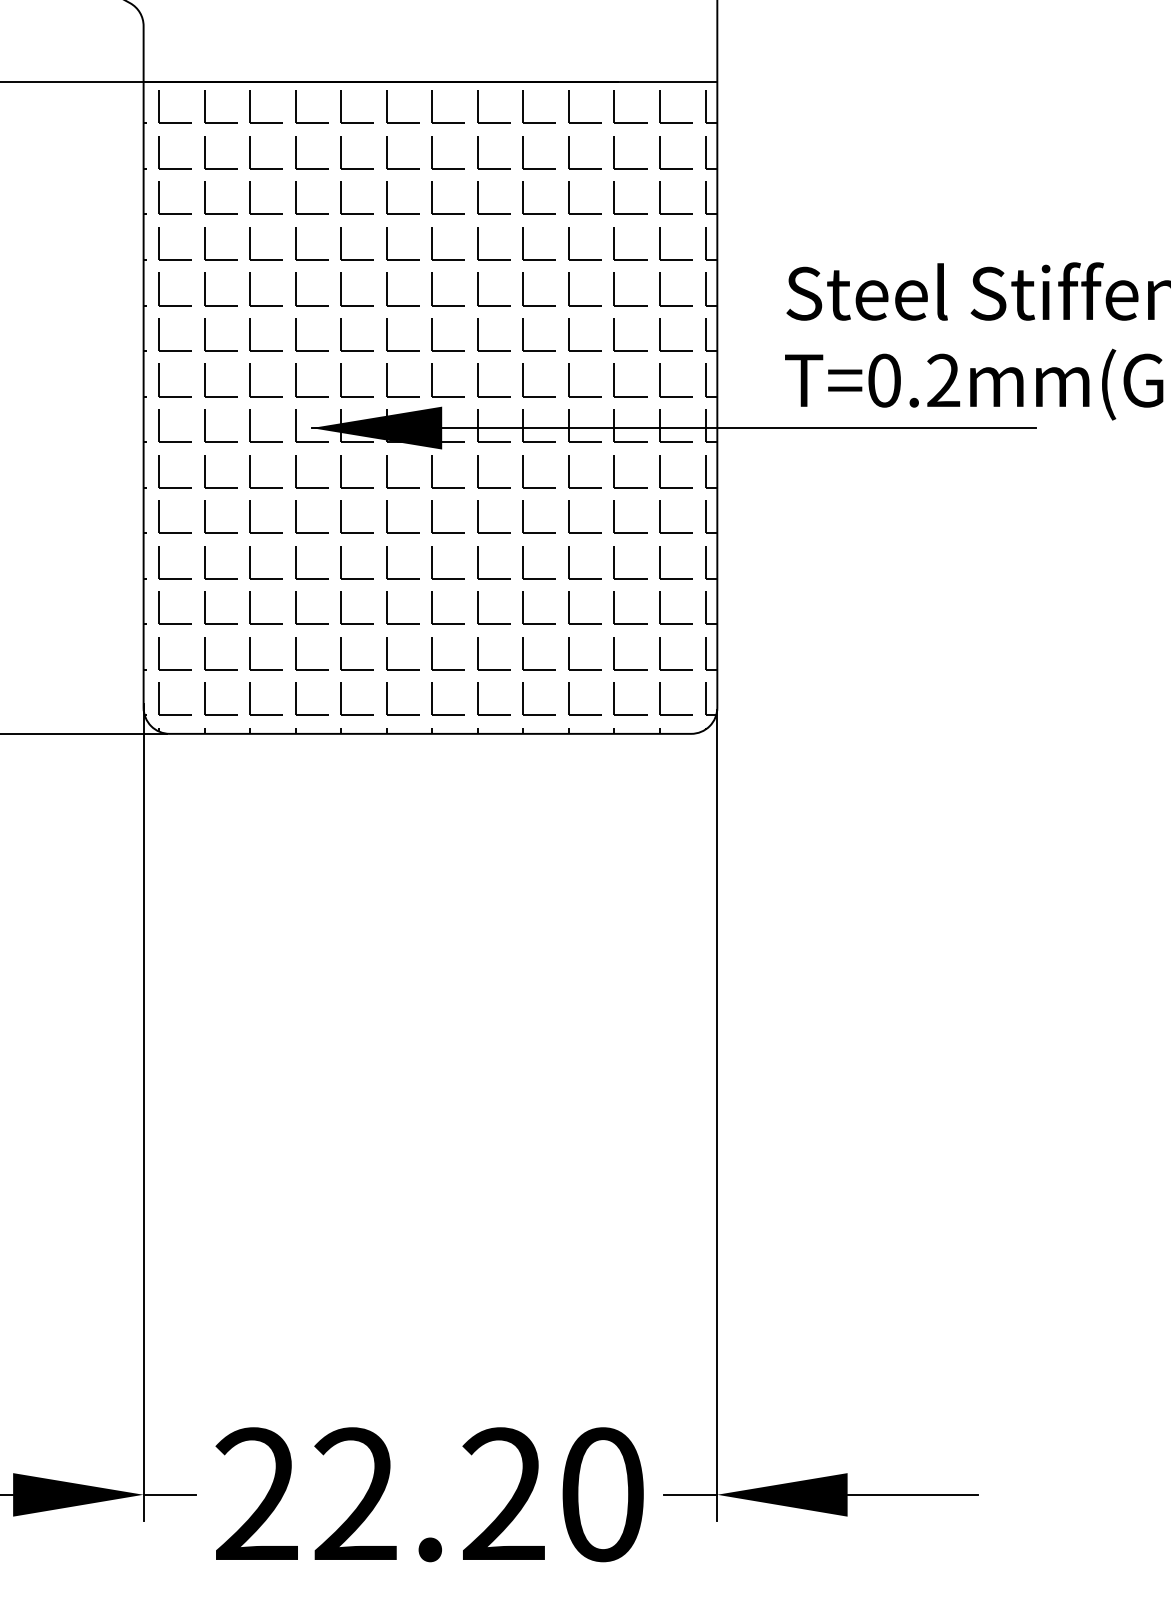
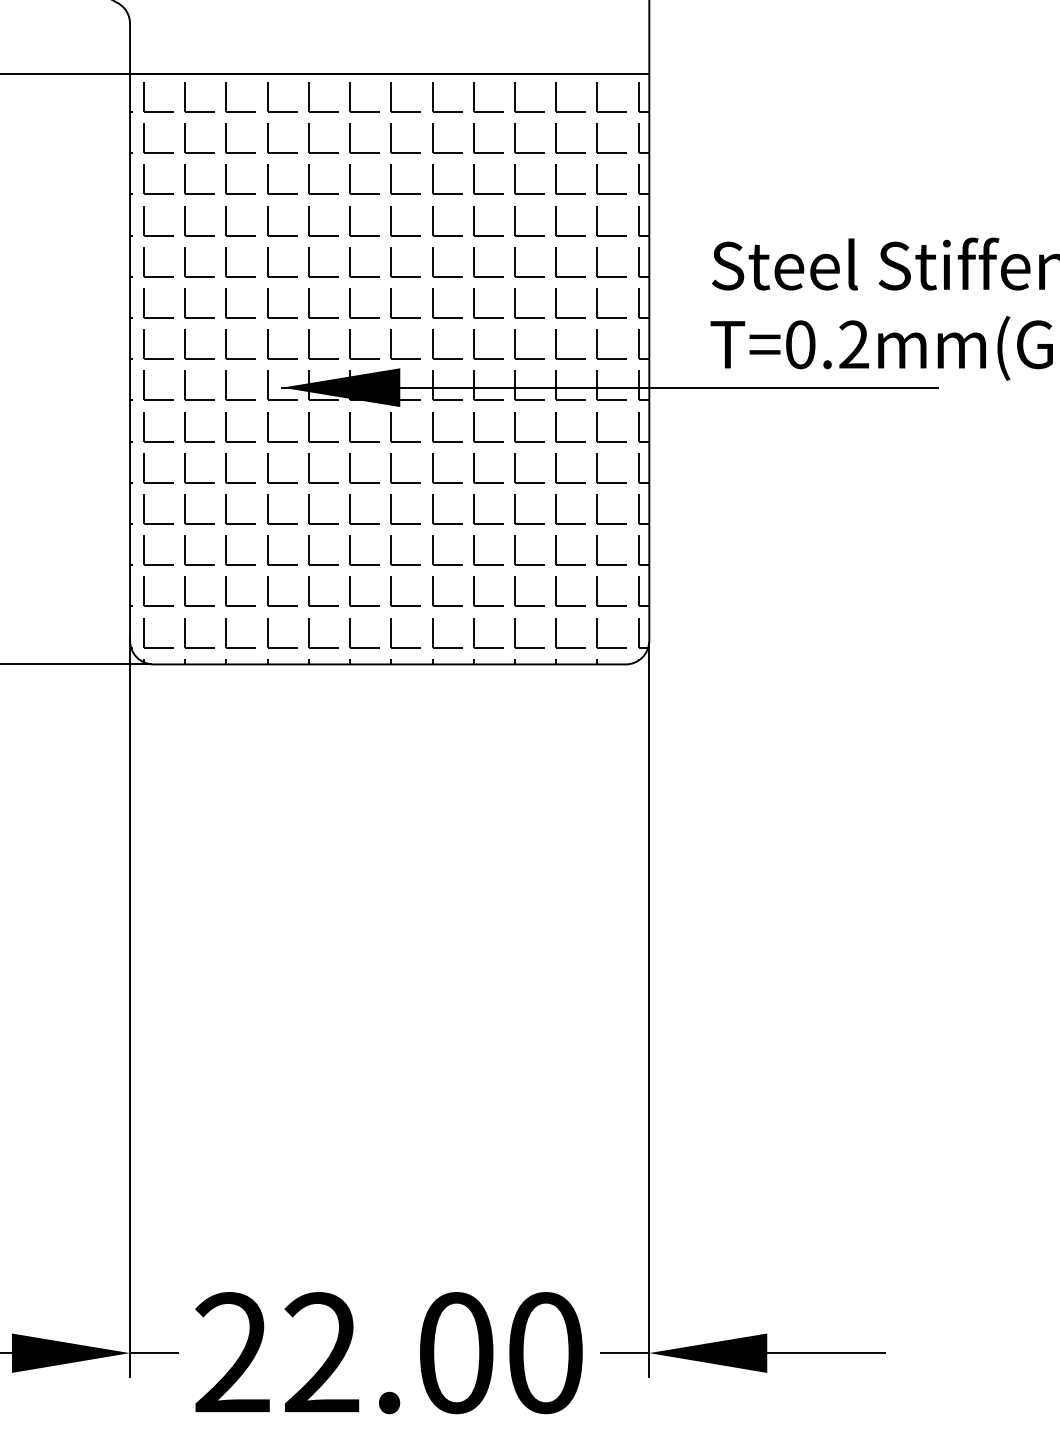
text: (503, 1494) -> (455, 1352), 22.20 -> 22.00

